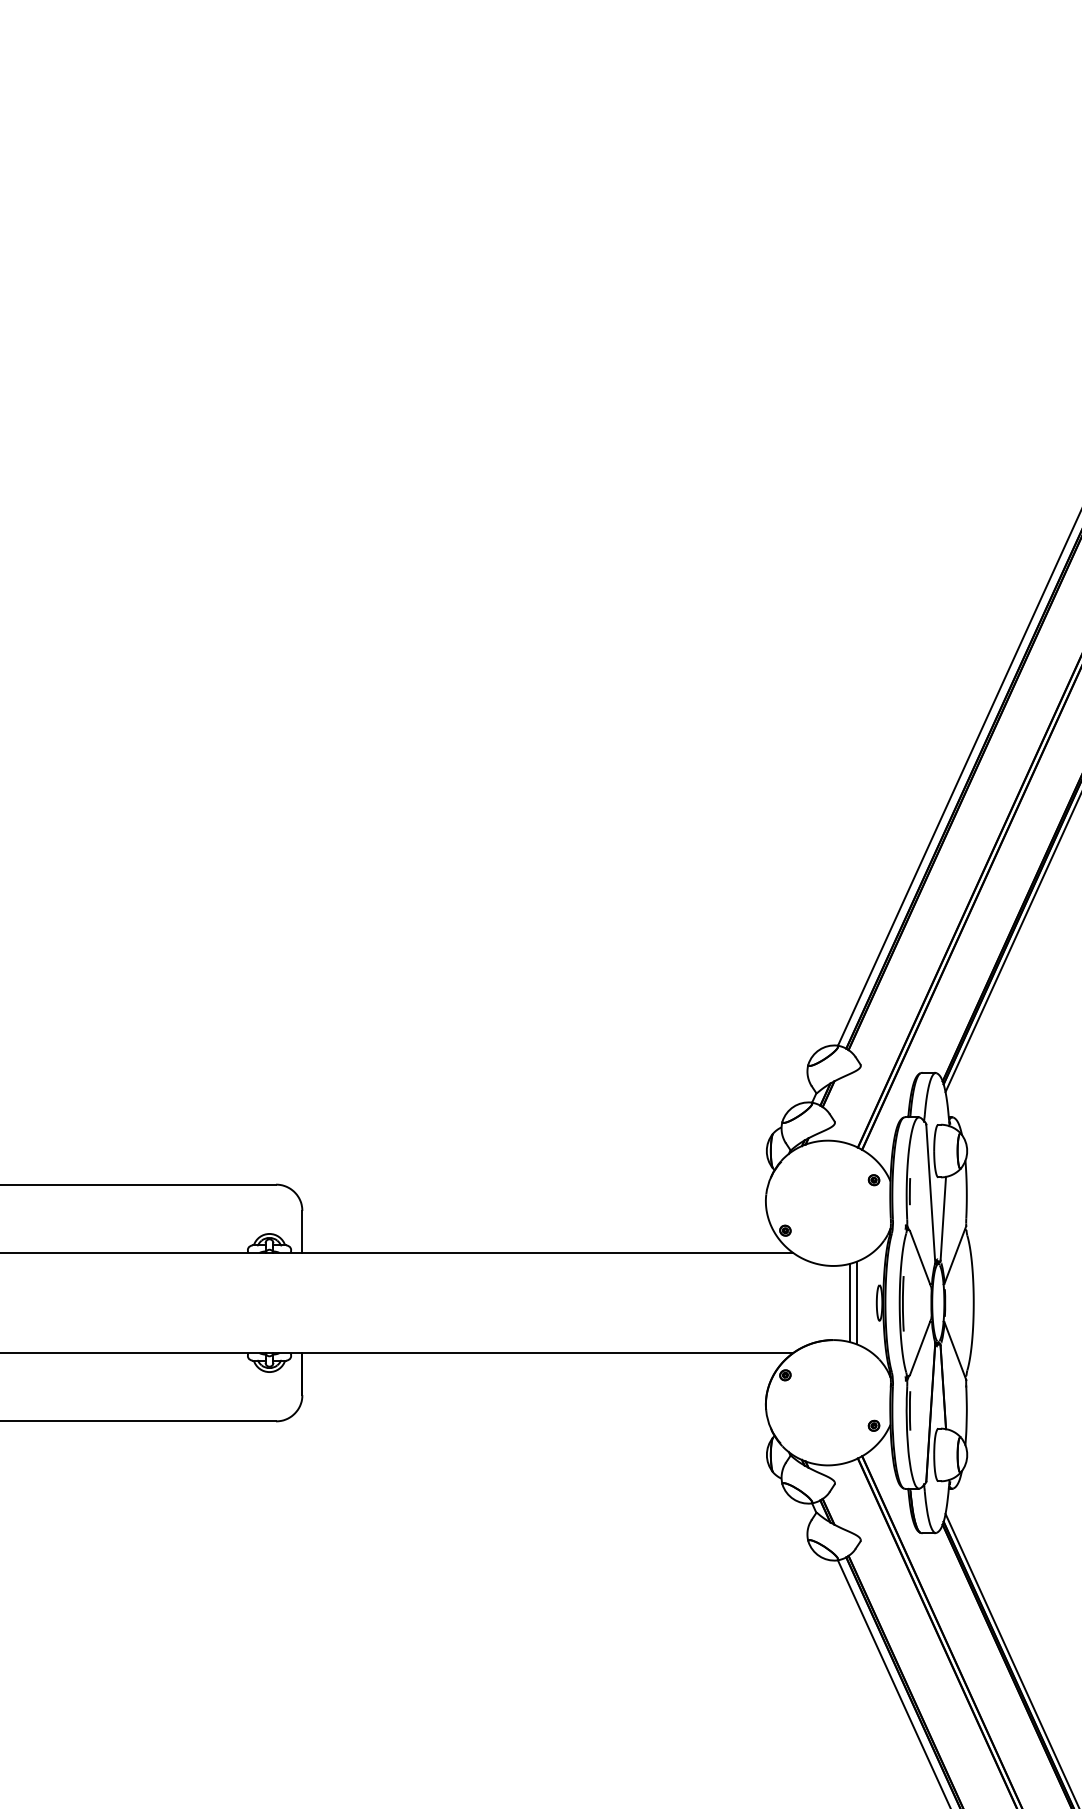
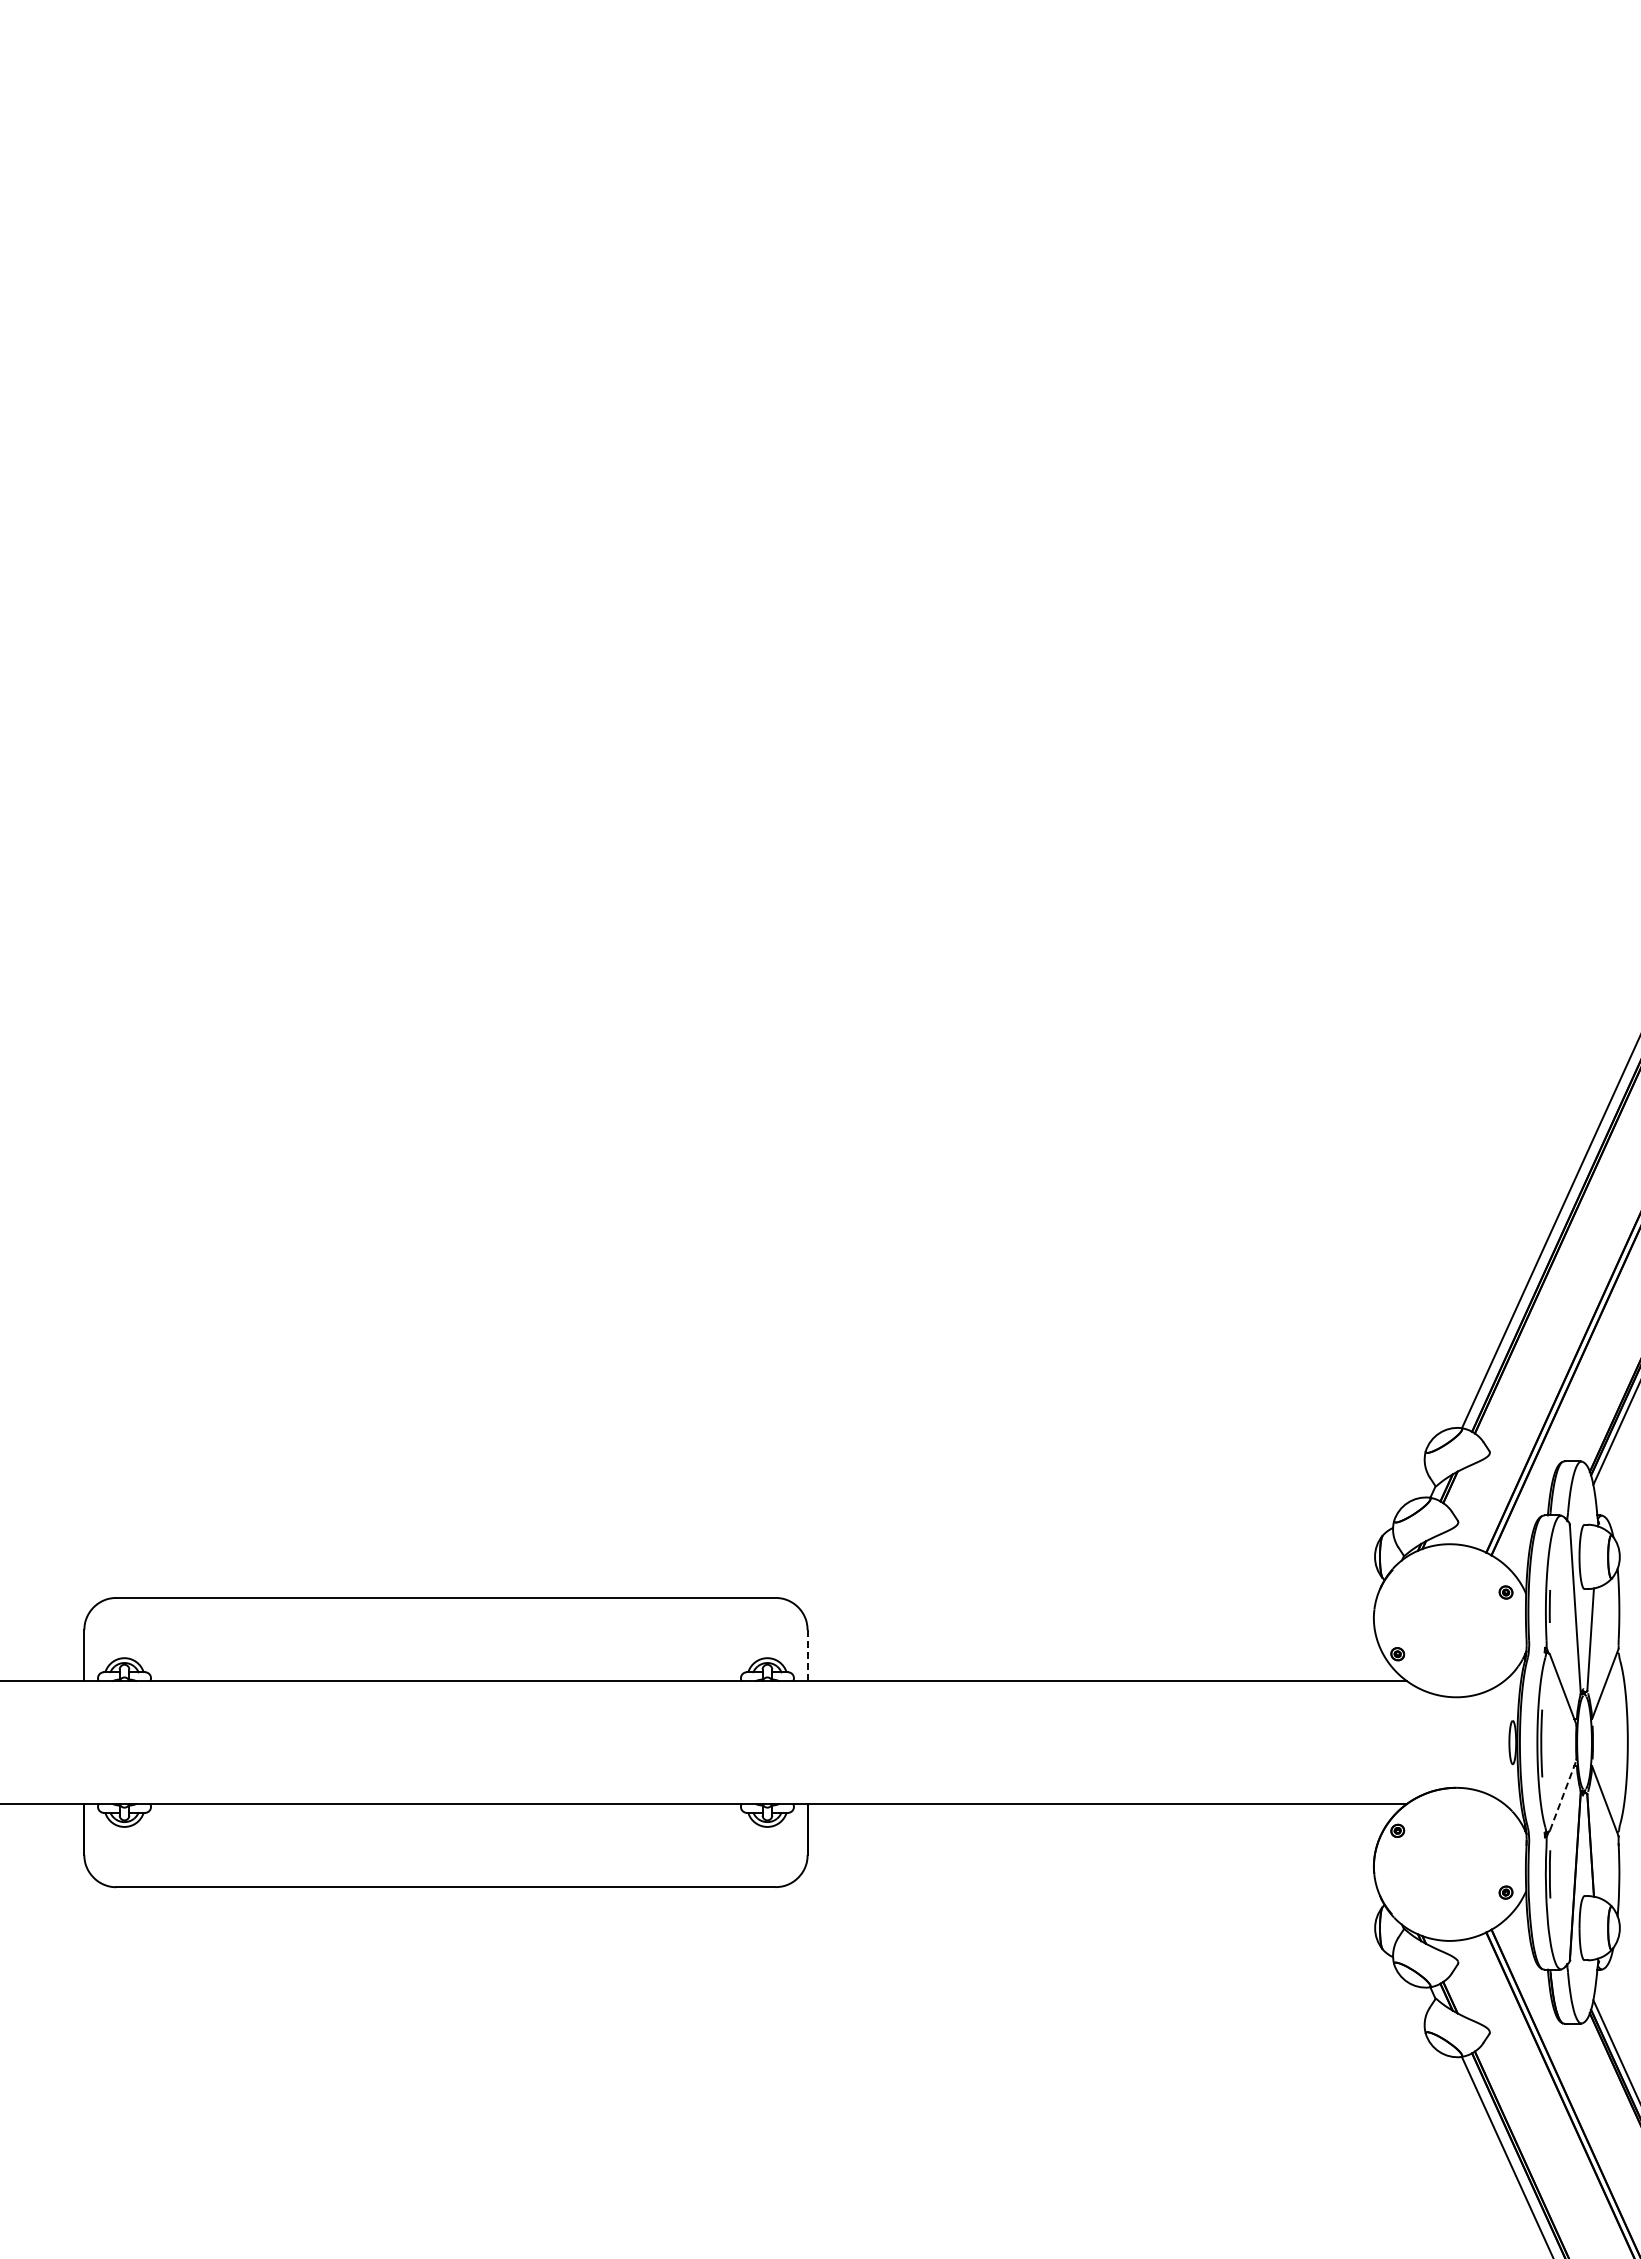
line: (302, 1231) -> (807, 1655), solid -> dashed
line: (850, 1302) -> (1477, 1742), removed
line: (857, 1302) -> (1485, 1742), removed
line: (921, 1346) -> (1563, 1795), solid -> dashed

